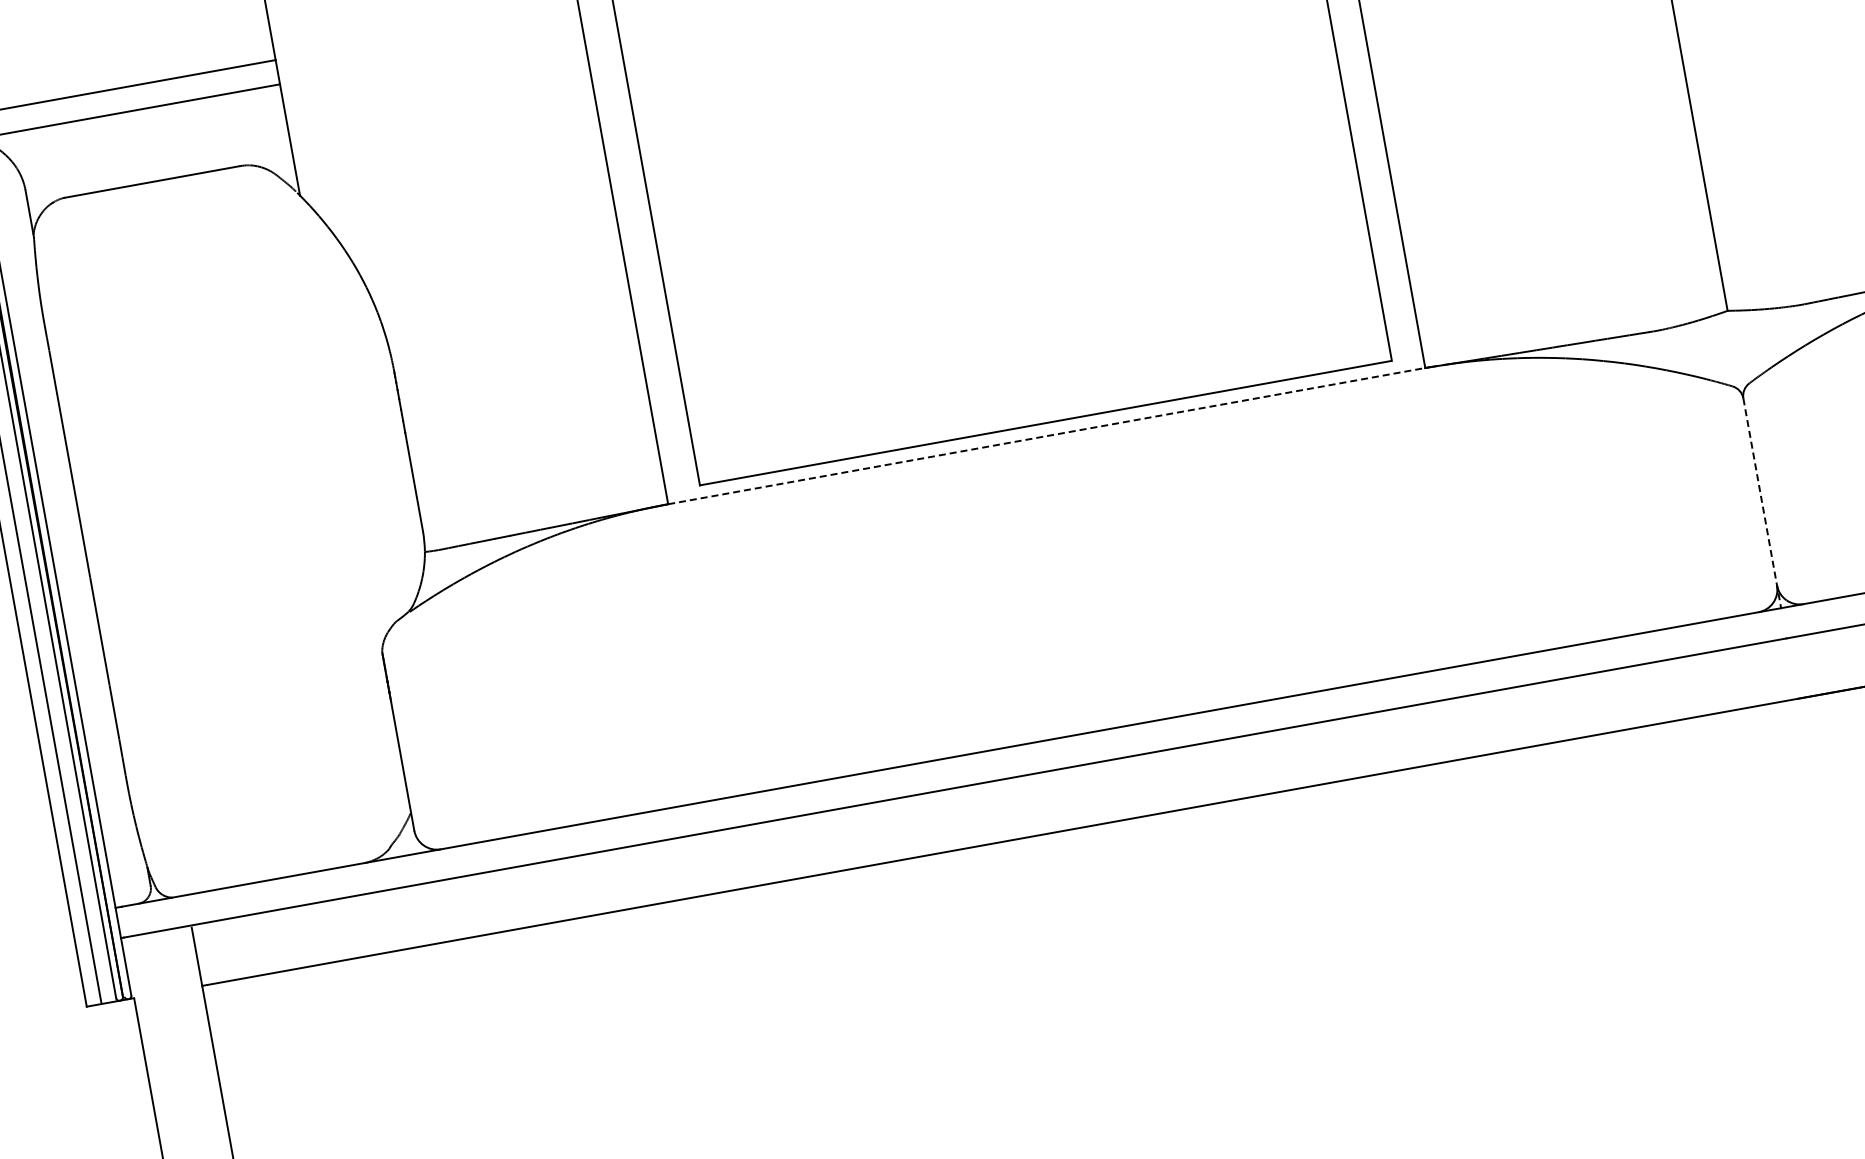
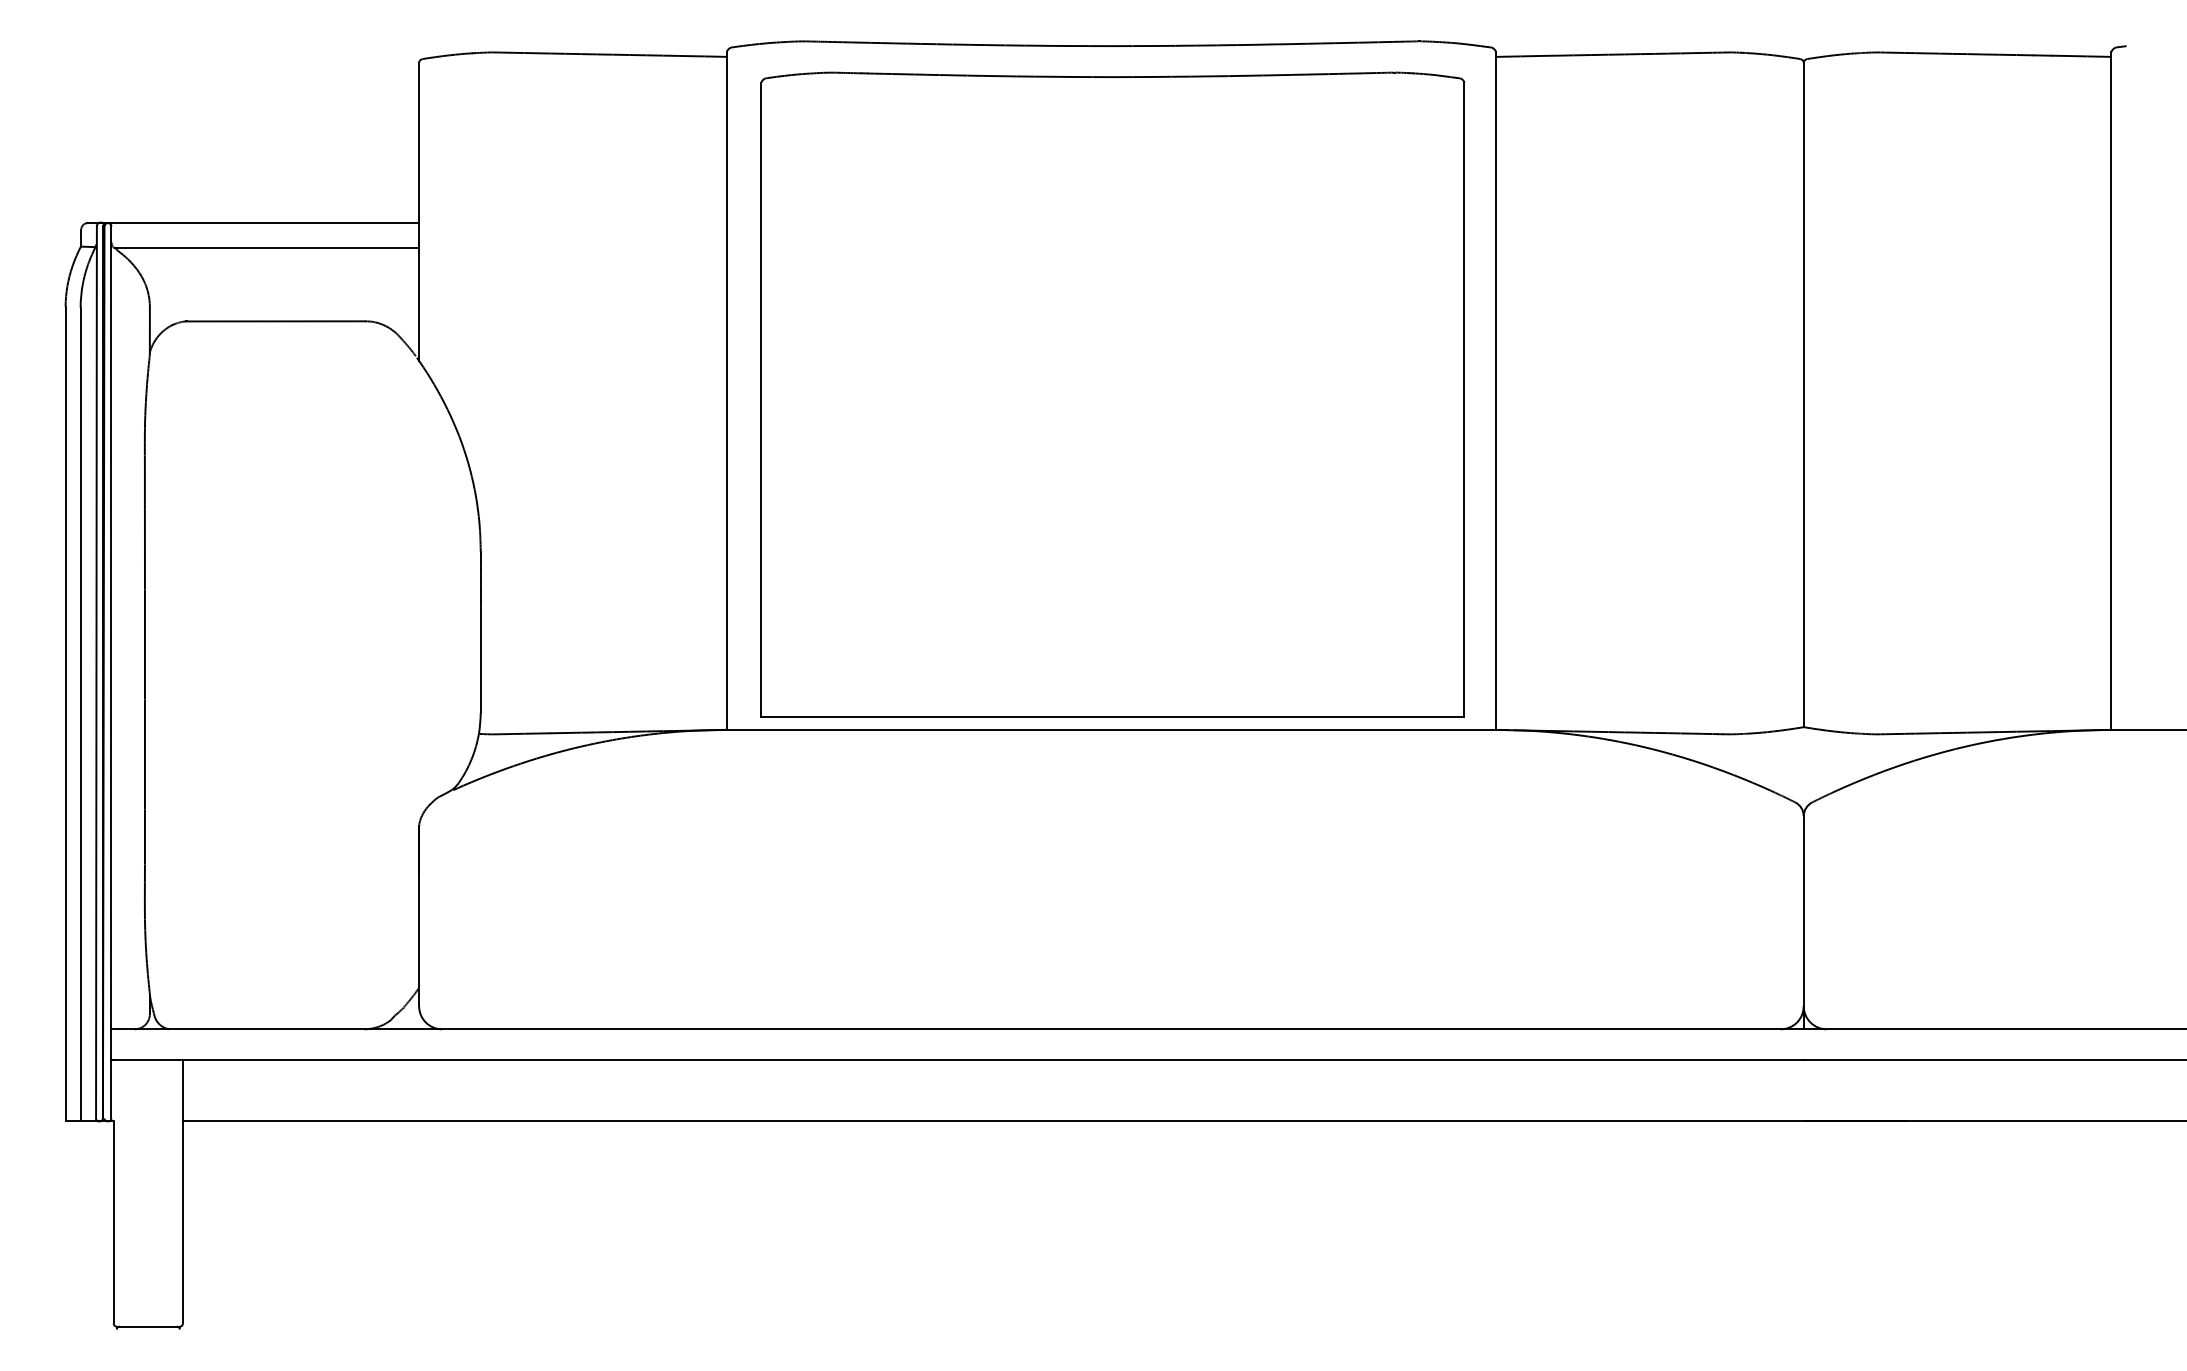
line: (1046, 435) -> (1111, 729), dashed -> solid
line: (1761, 503) -> (1803, 922), dashed -> solid

